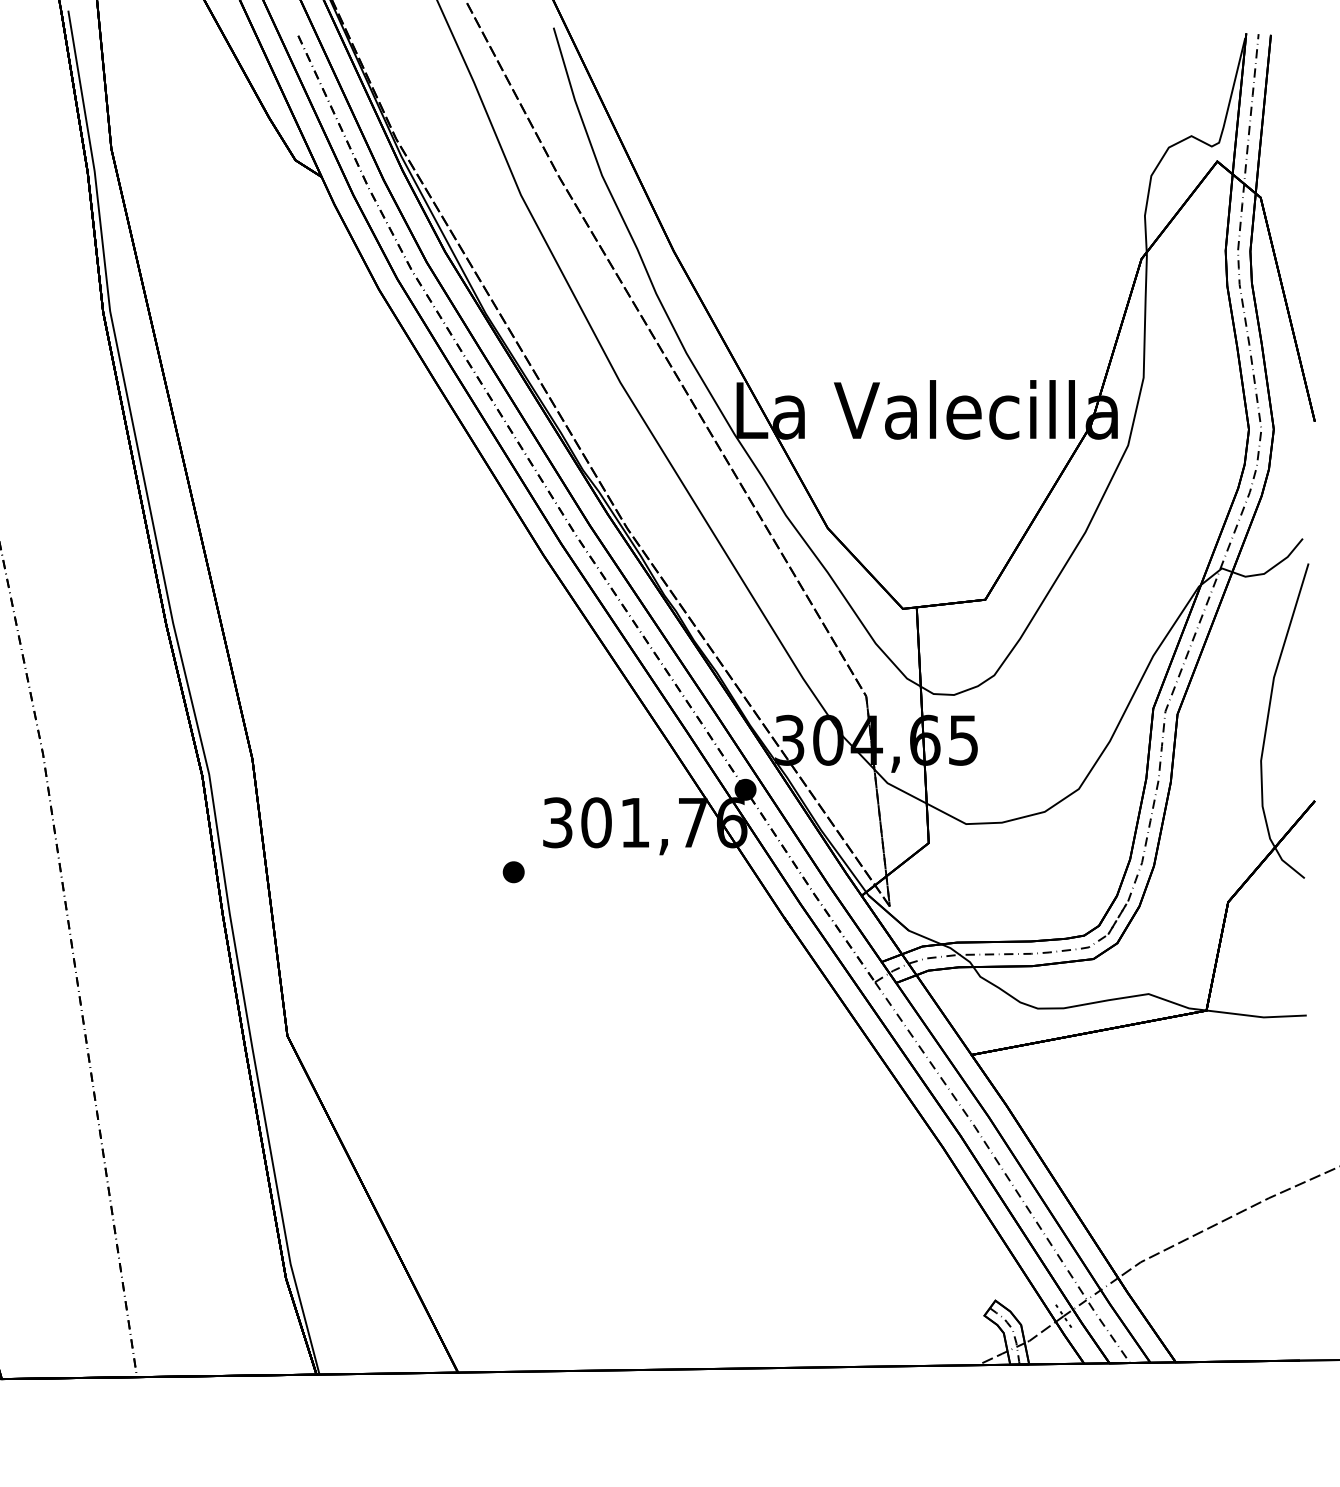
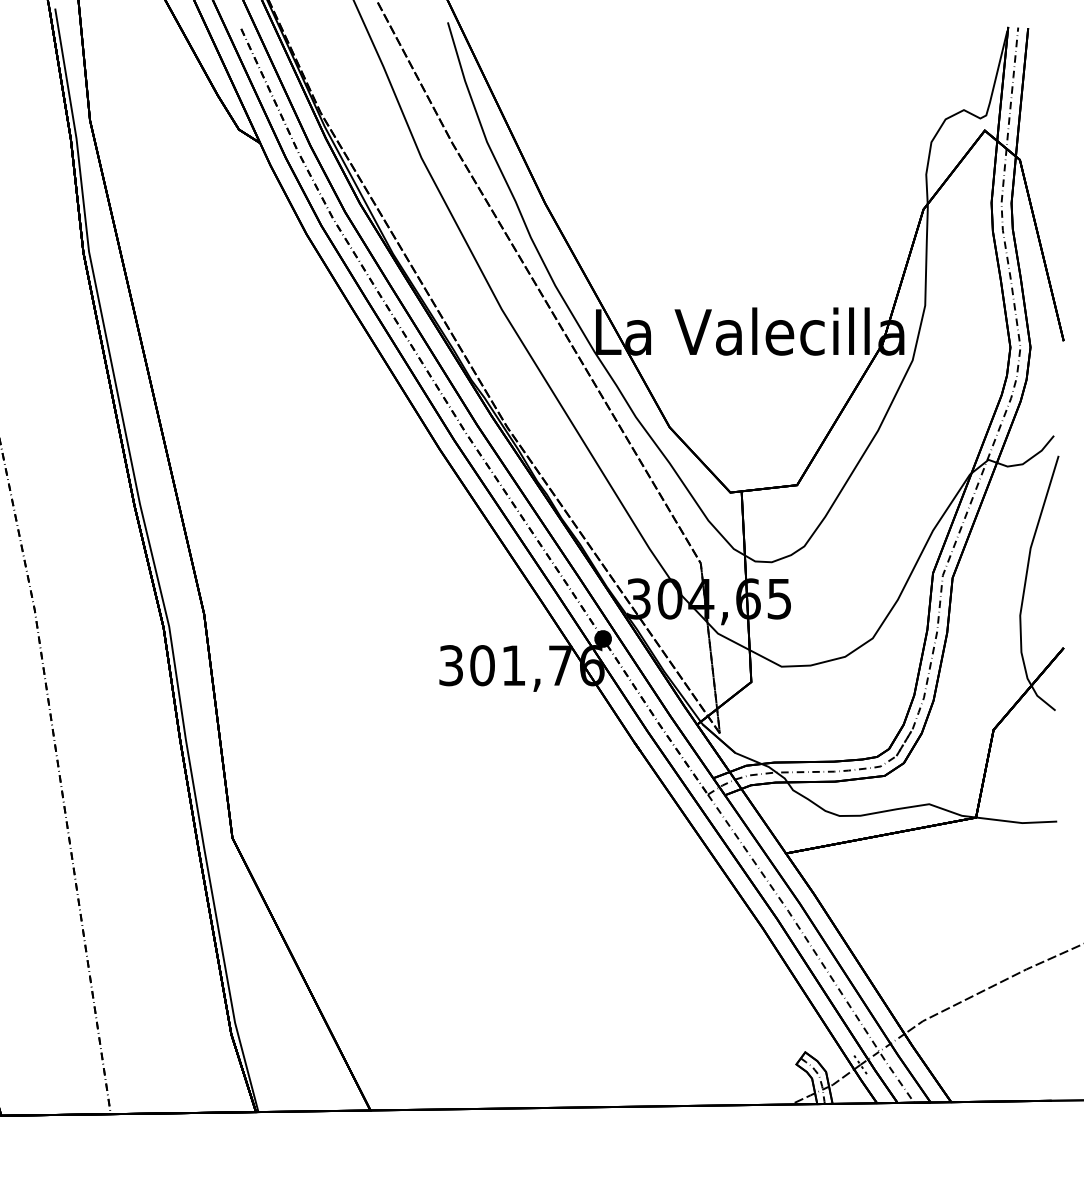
part: (513, 872) -> (415, 705), removed

